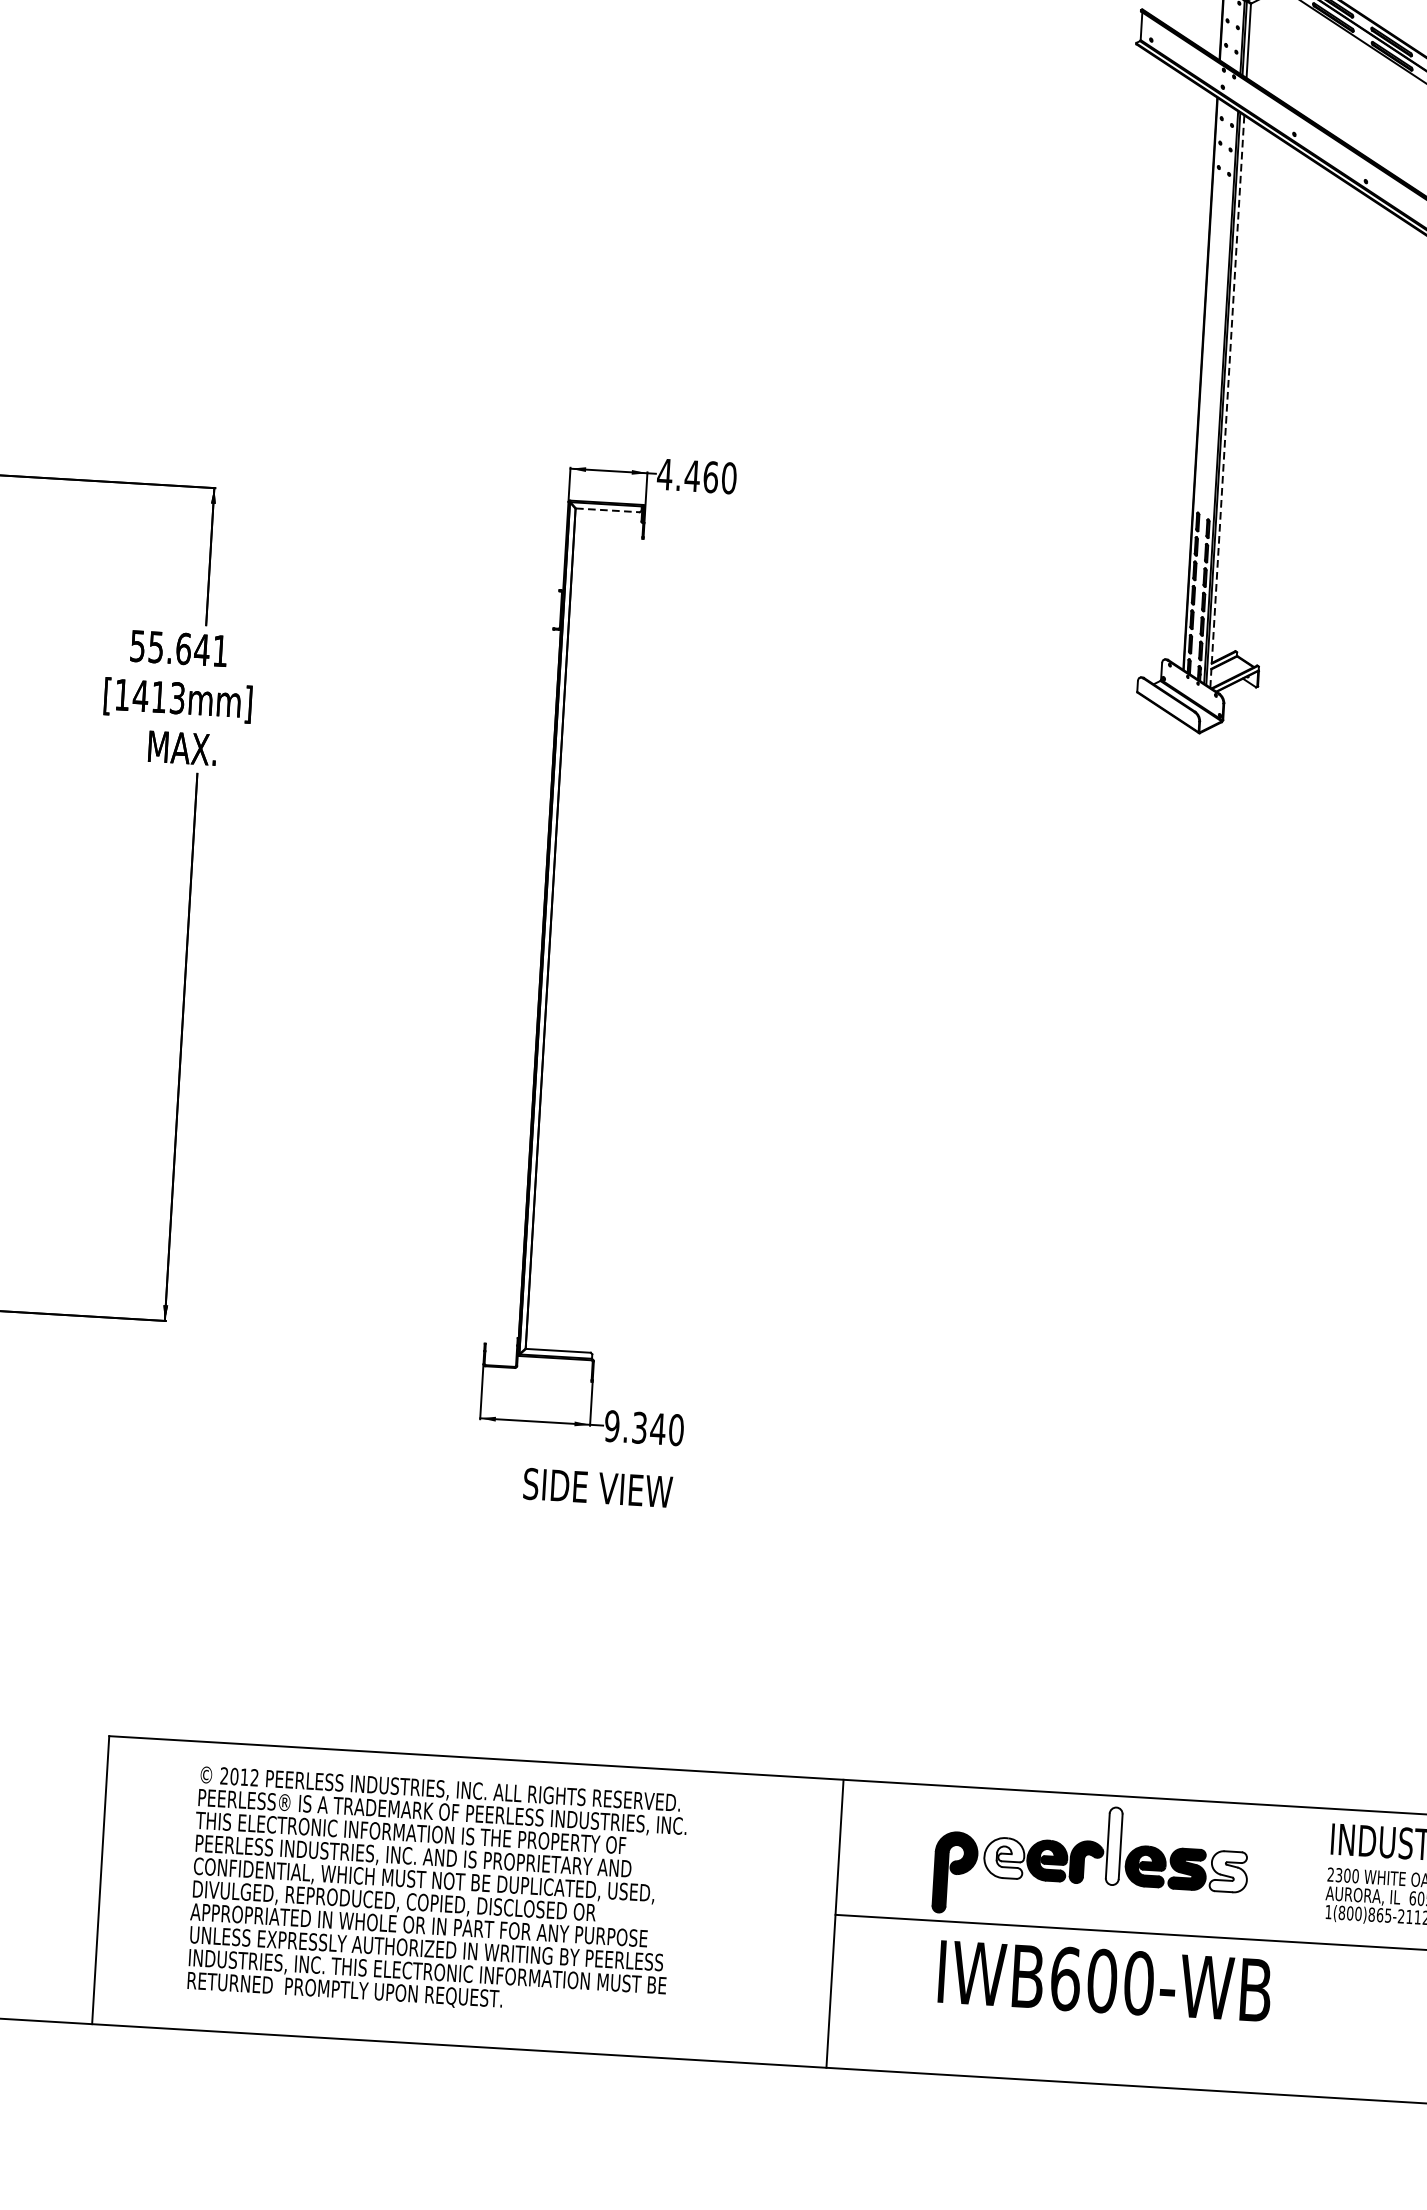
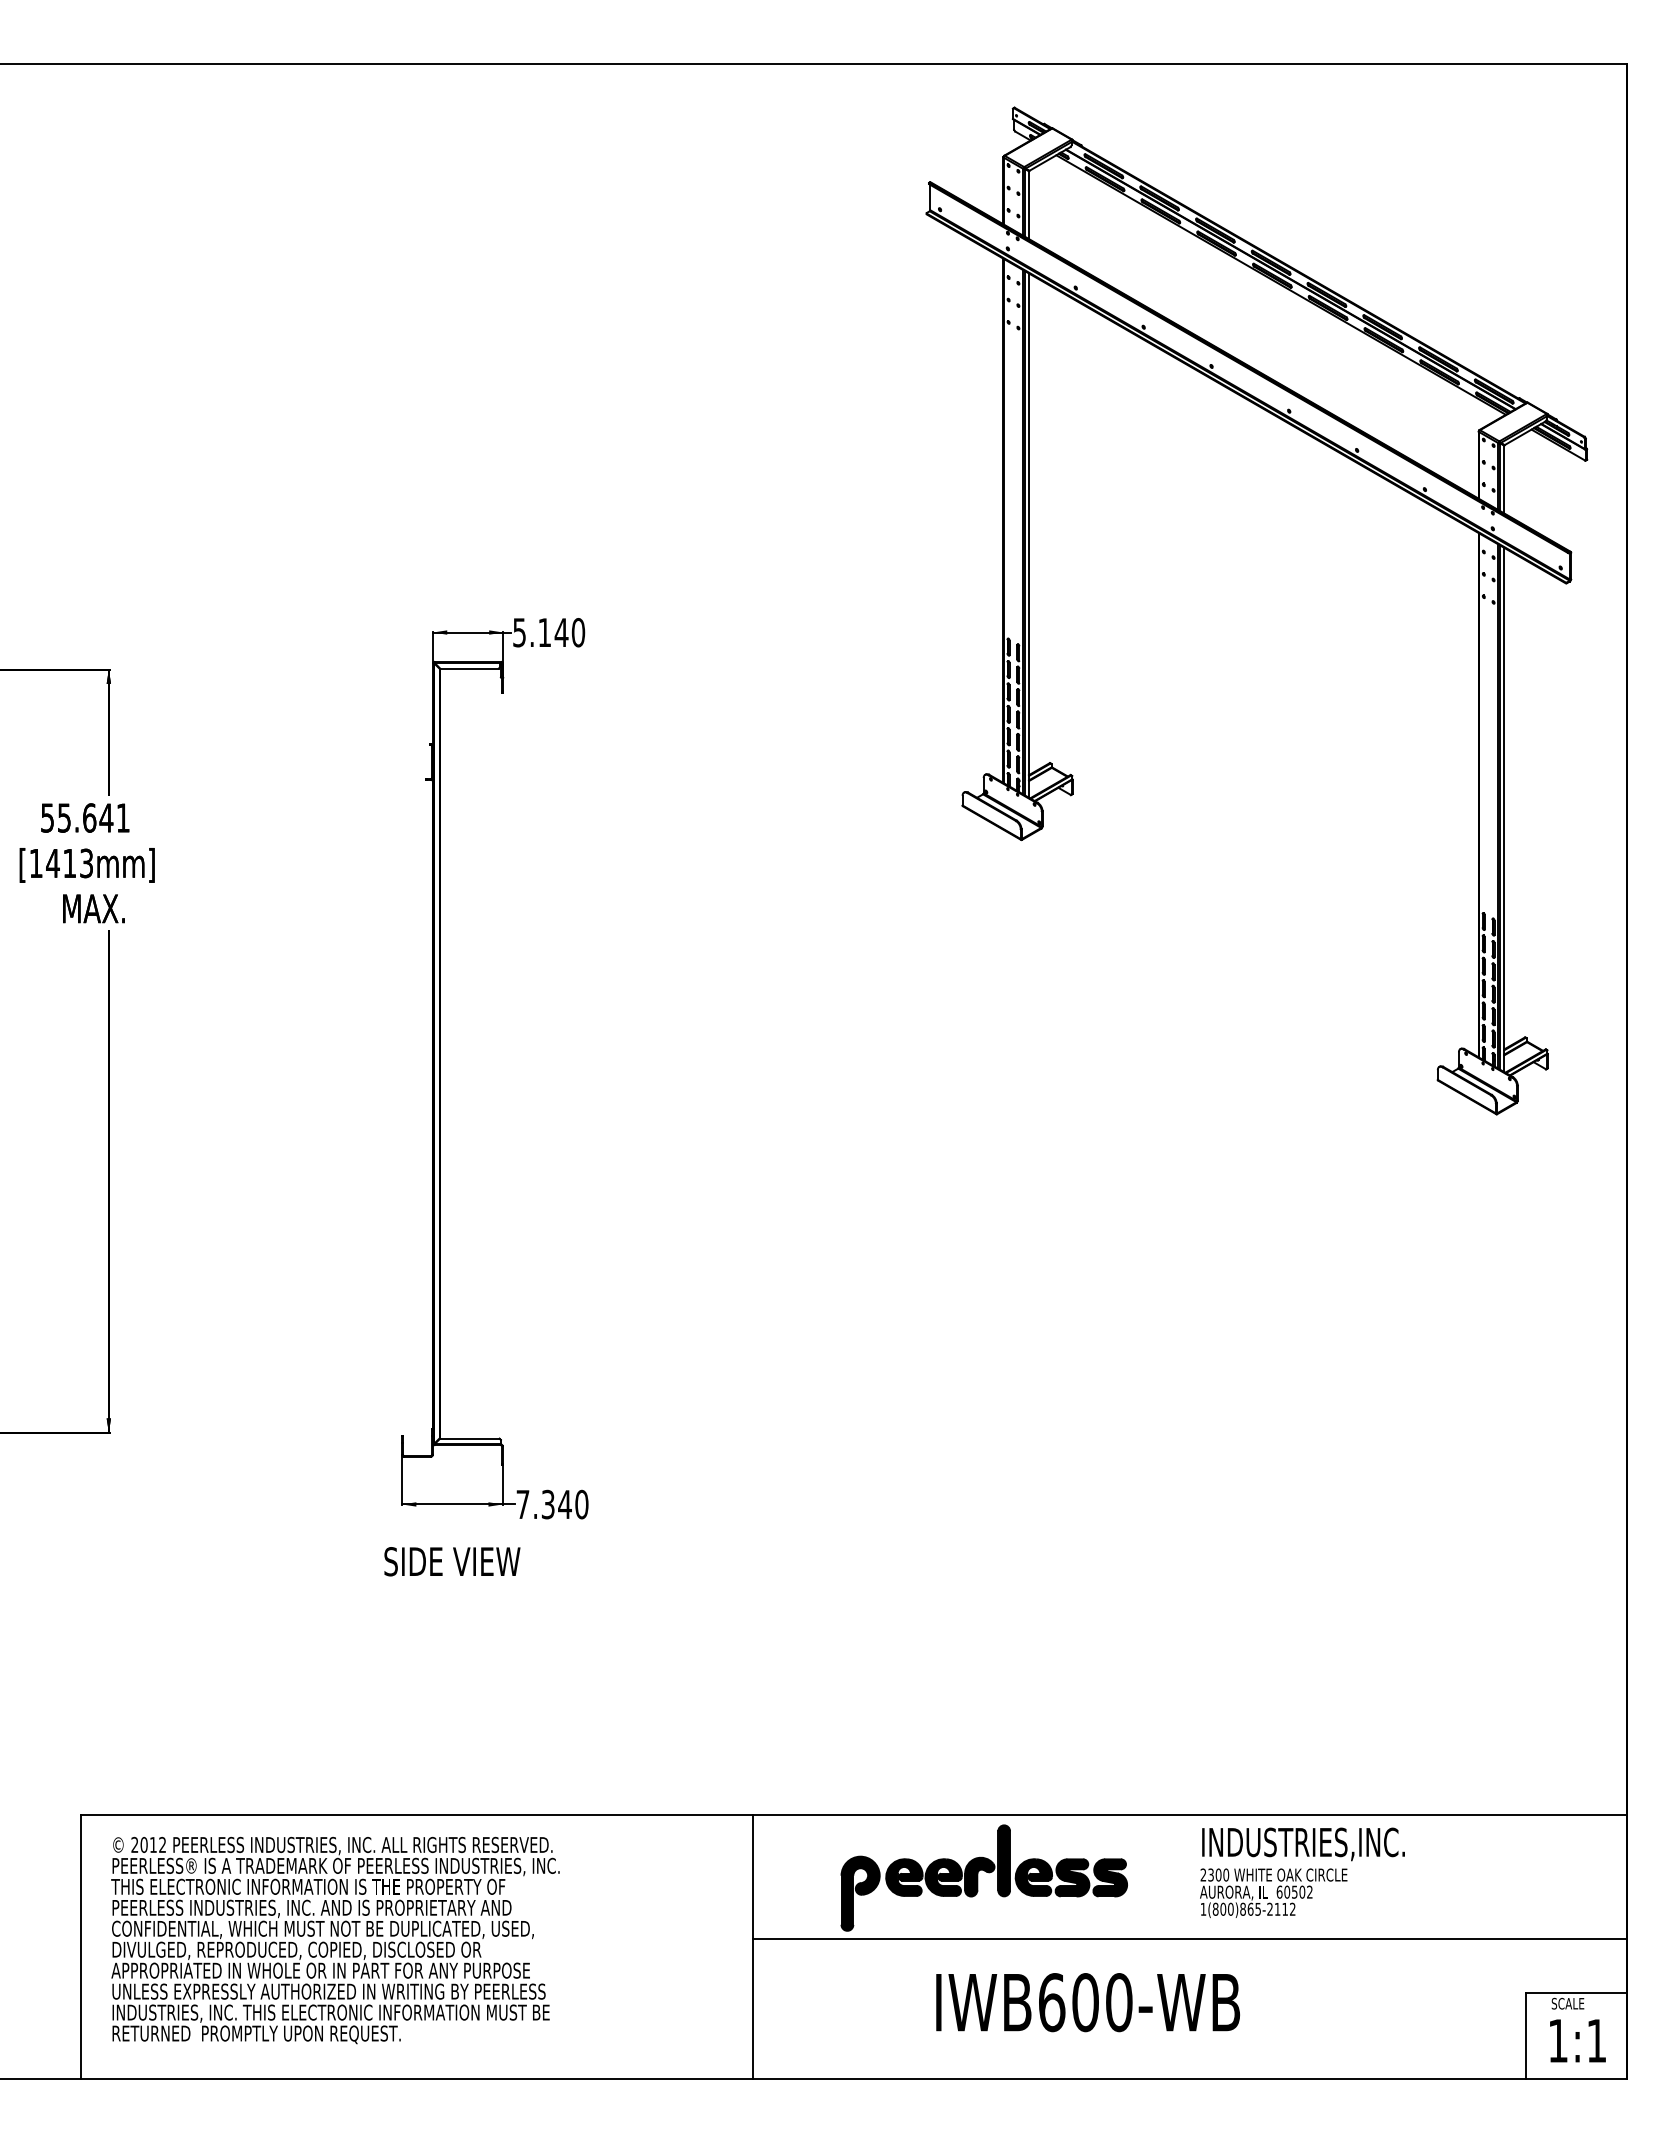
line: (1227, 401) -> (1029, 535), dashed -> solid
text: (687, 475) -> (540, 632), 4.460 -> 5.140
line: (608, 510) -> (469, 668), dashed -> solid
text: (611, 1426) -> (522, 1504), 9.340 -> 7.340
text: (598, 1487) -> (452, 1561), moved
fill: (1114, 1845) -> (1004, 1860), added
fill: (1004, 1858) -> (904, 1877), added
fill: (1229, 1871) -> (1110, 1877), added
text: (437, 1893) -> (335, 1940), moved
text: (1104, 1981) -> (1087, 2002), moved

